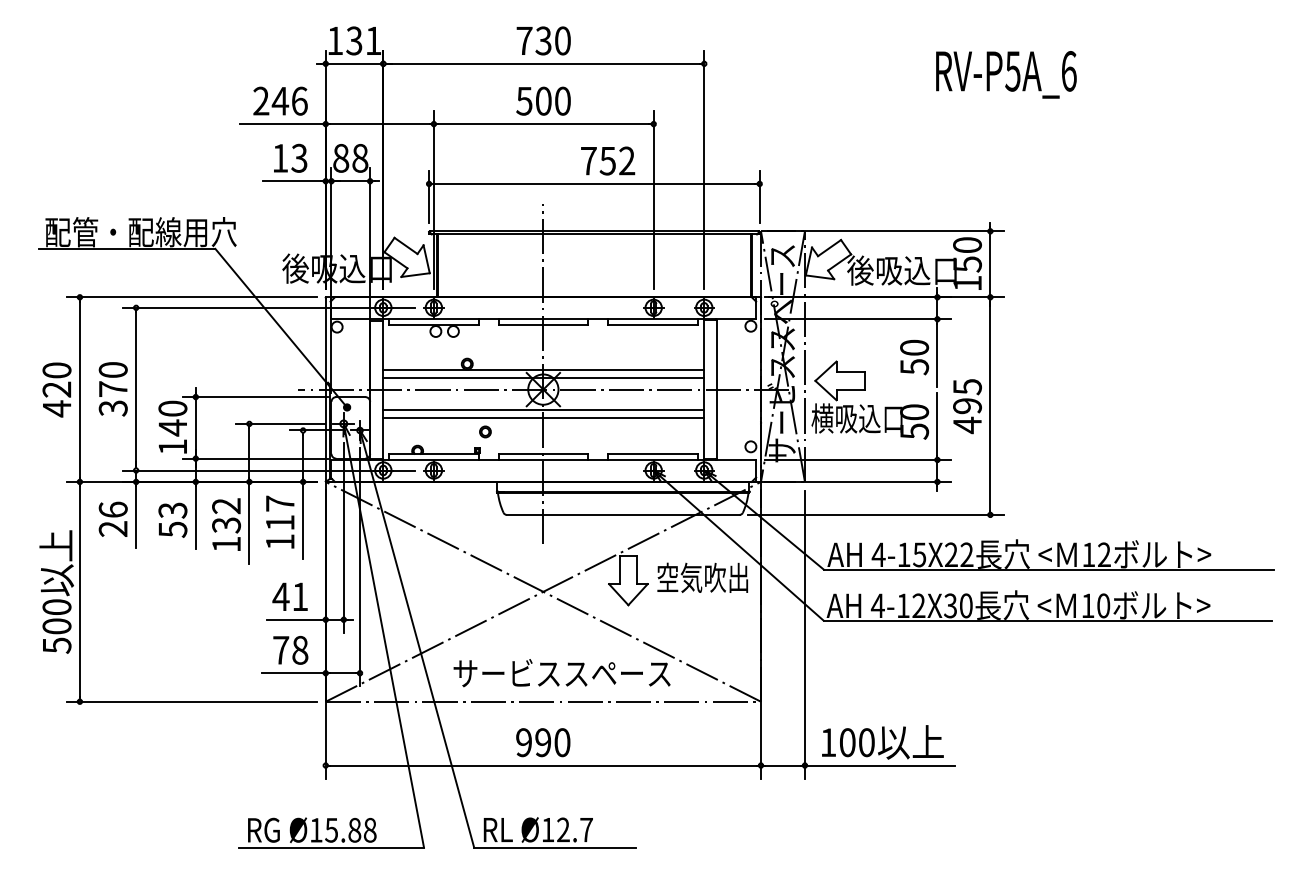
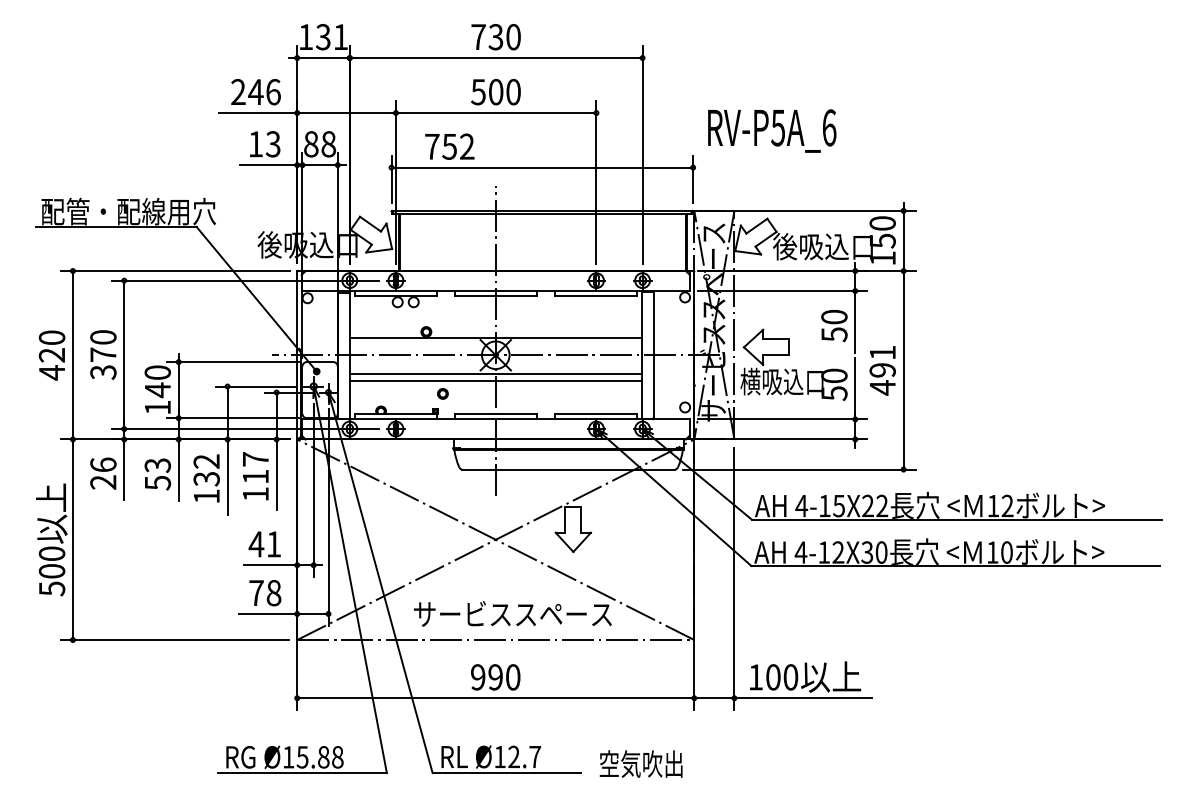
text: (1006, 74) -> (772, 130), moved
text: (607, 160) -> (449, 146), moved
line: (543, 377) -> (495, 344), removed
text: (967, 386) -> (882, 352), 495 -> 491
text: (701, 577) -> (640, 763), moved

